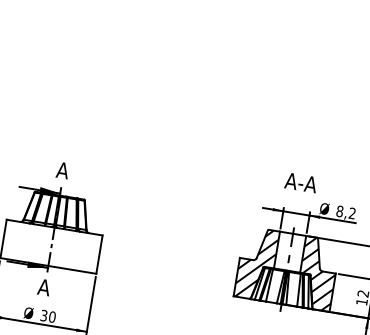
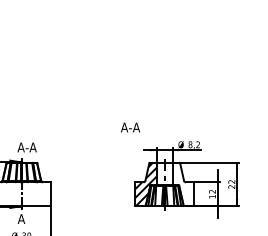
text: (78, 173) -> (30, 147), A -> A-A
text: (301, 182) -> (130, 127), moved
hatch: (318, 272) -> (183, 183), removed

